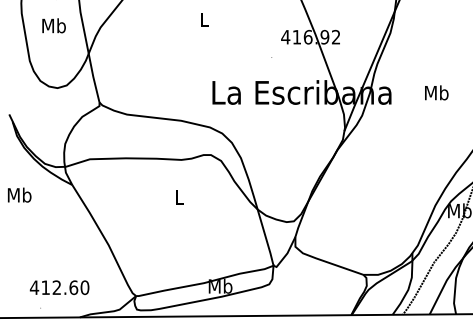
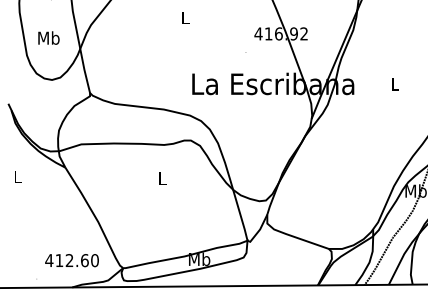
text: (53, 25) -> (48, 37), moved
text: (436, 92) -> (394, 83), Mb -> L
text: (19, 194) -> (17, 176), Mb -> L
text: (59, 287) -> (71, 260), moved

